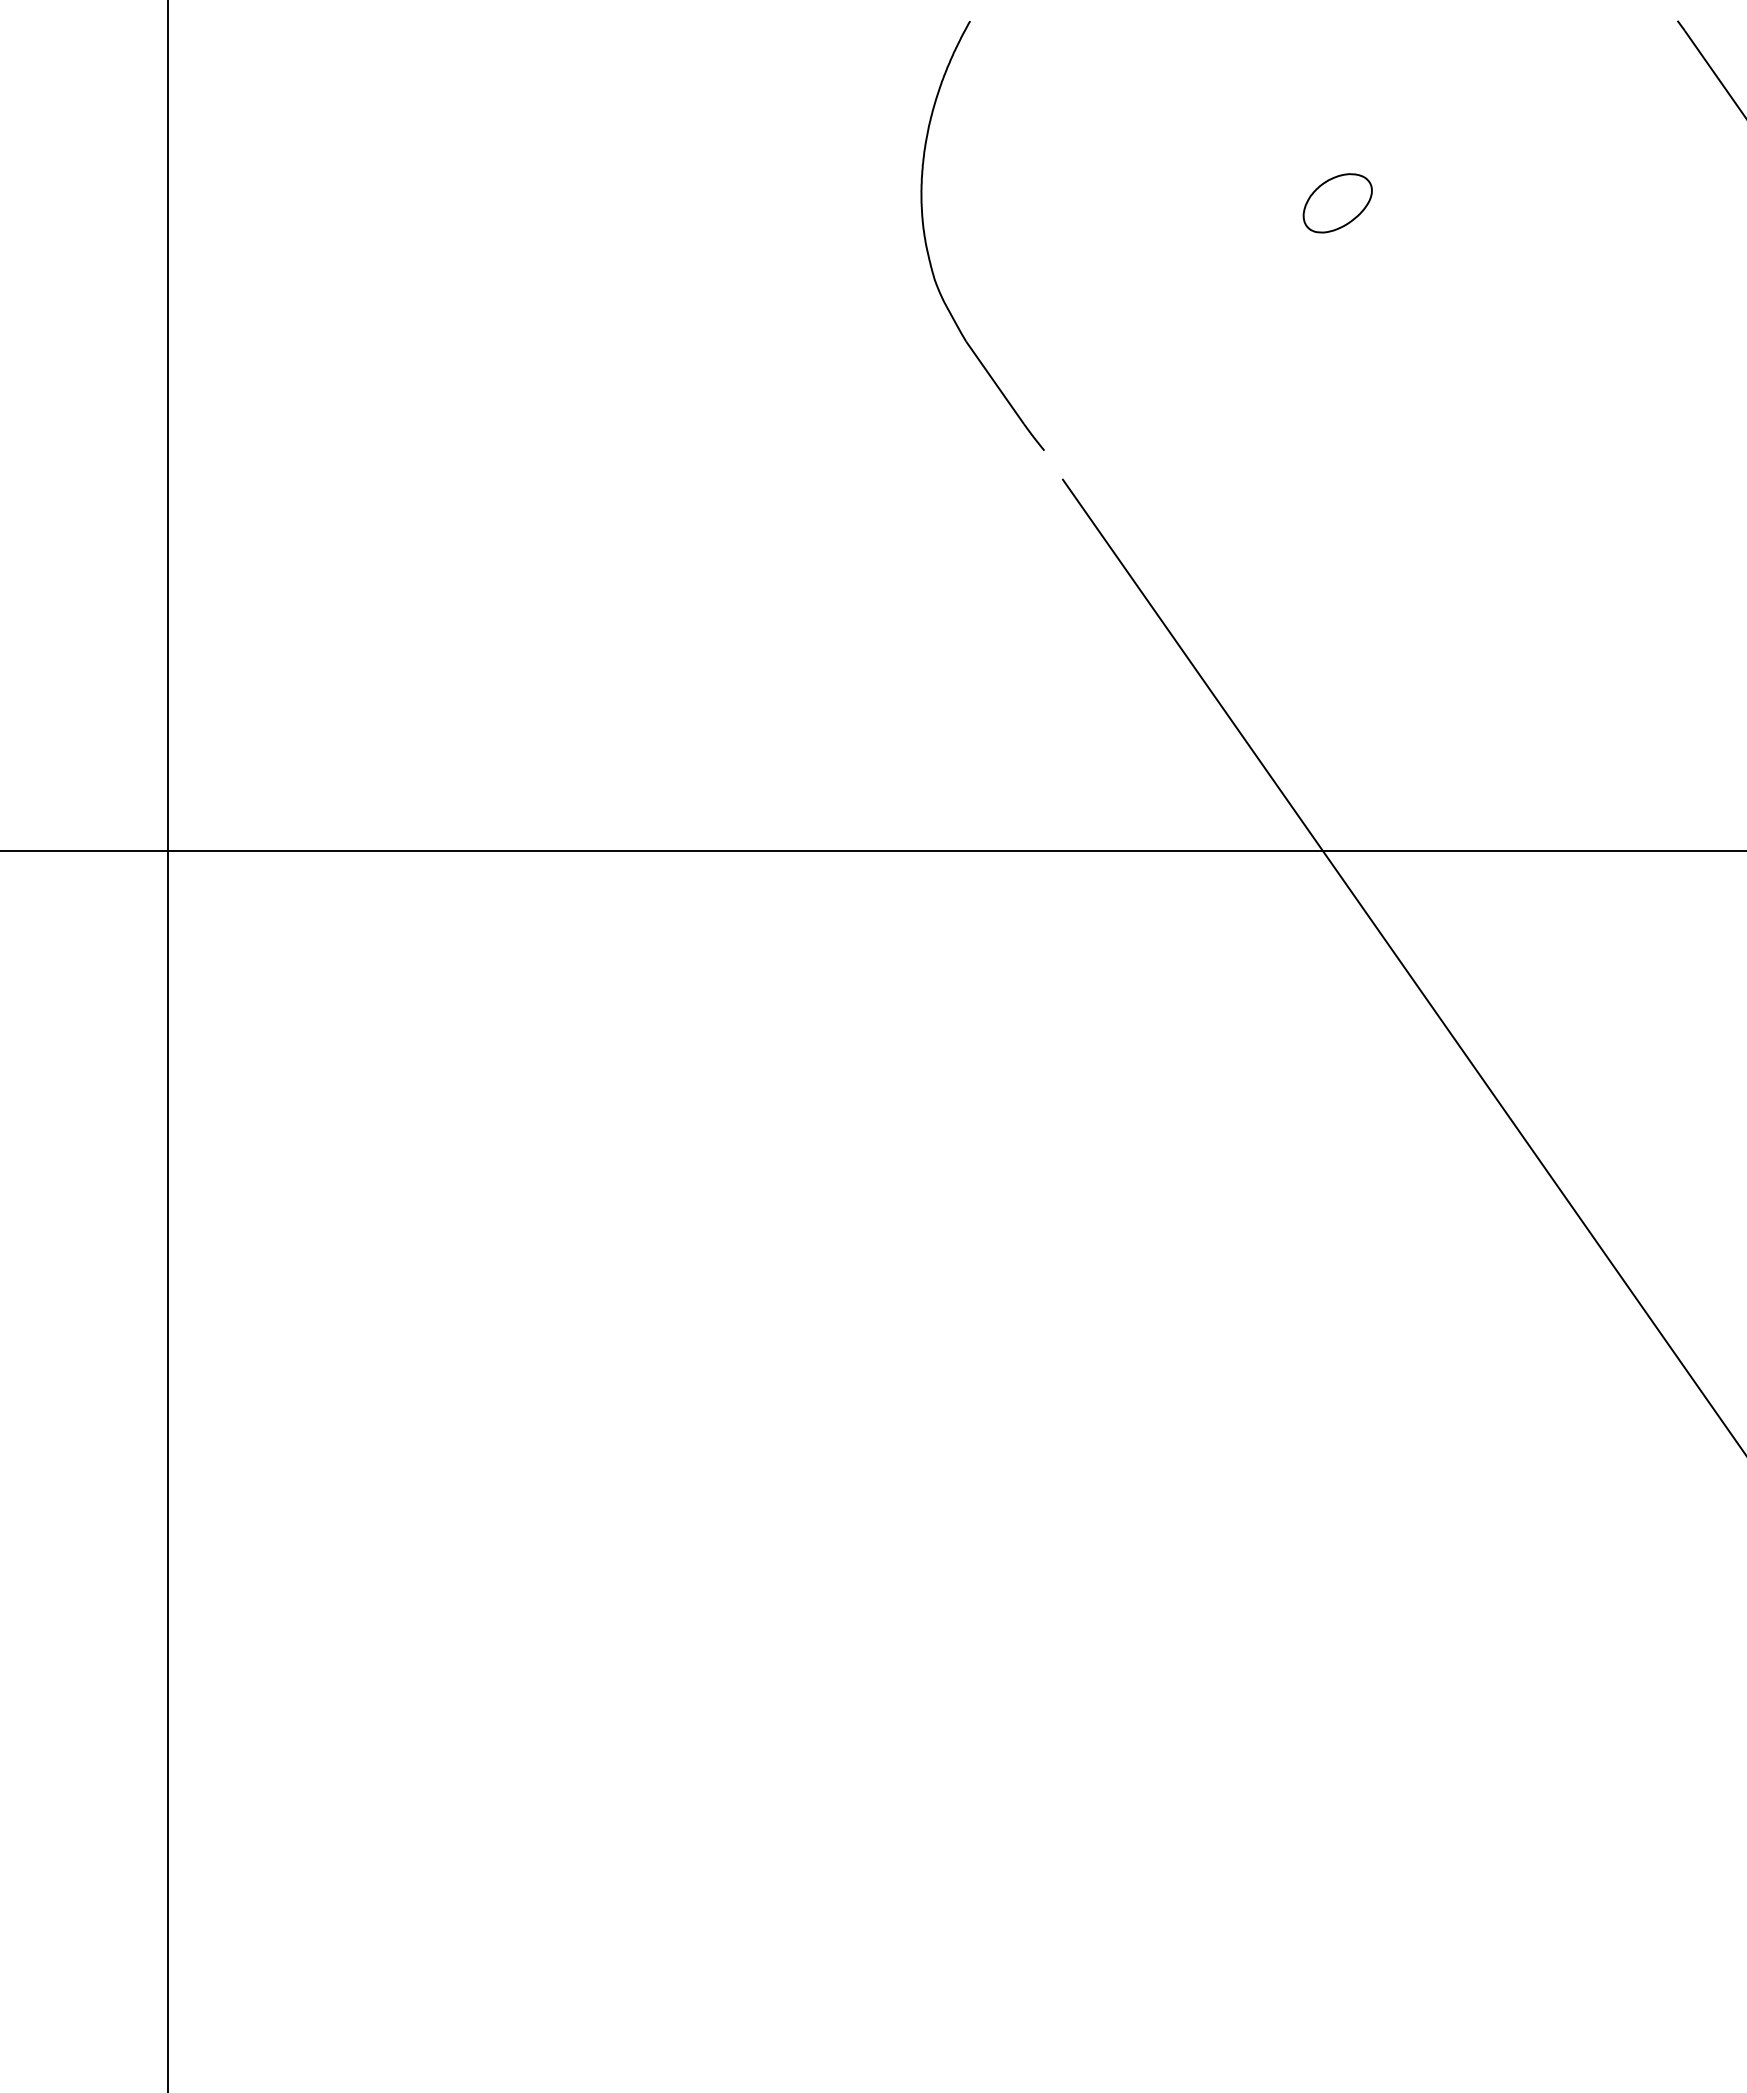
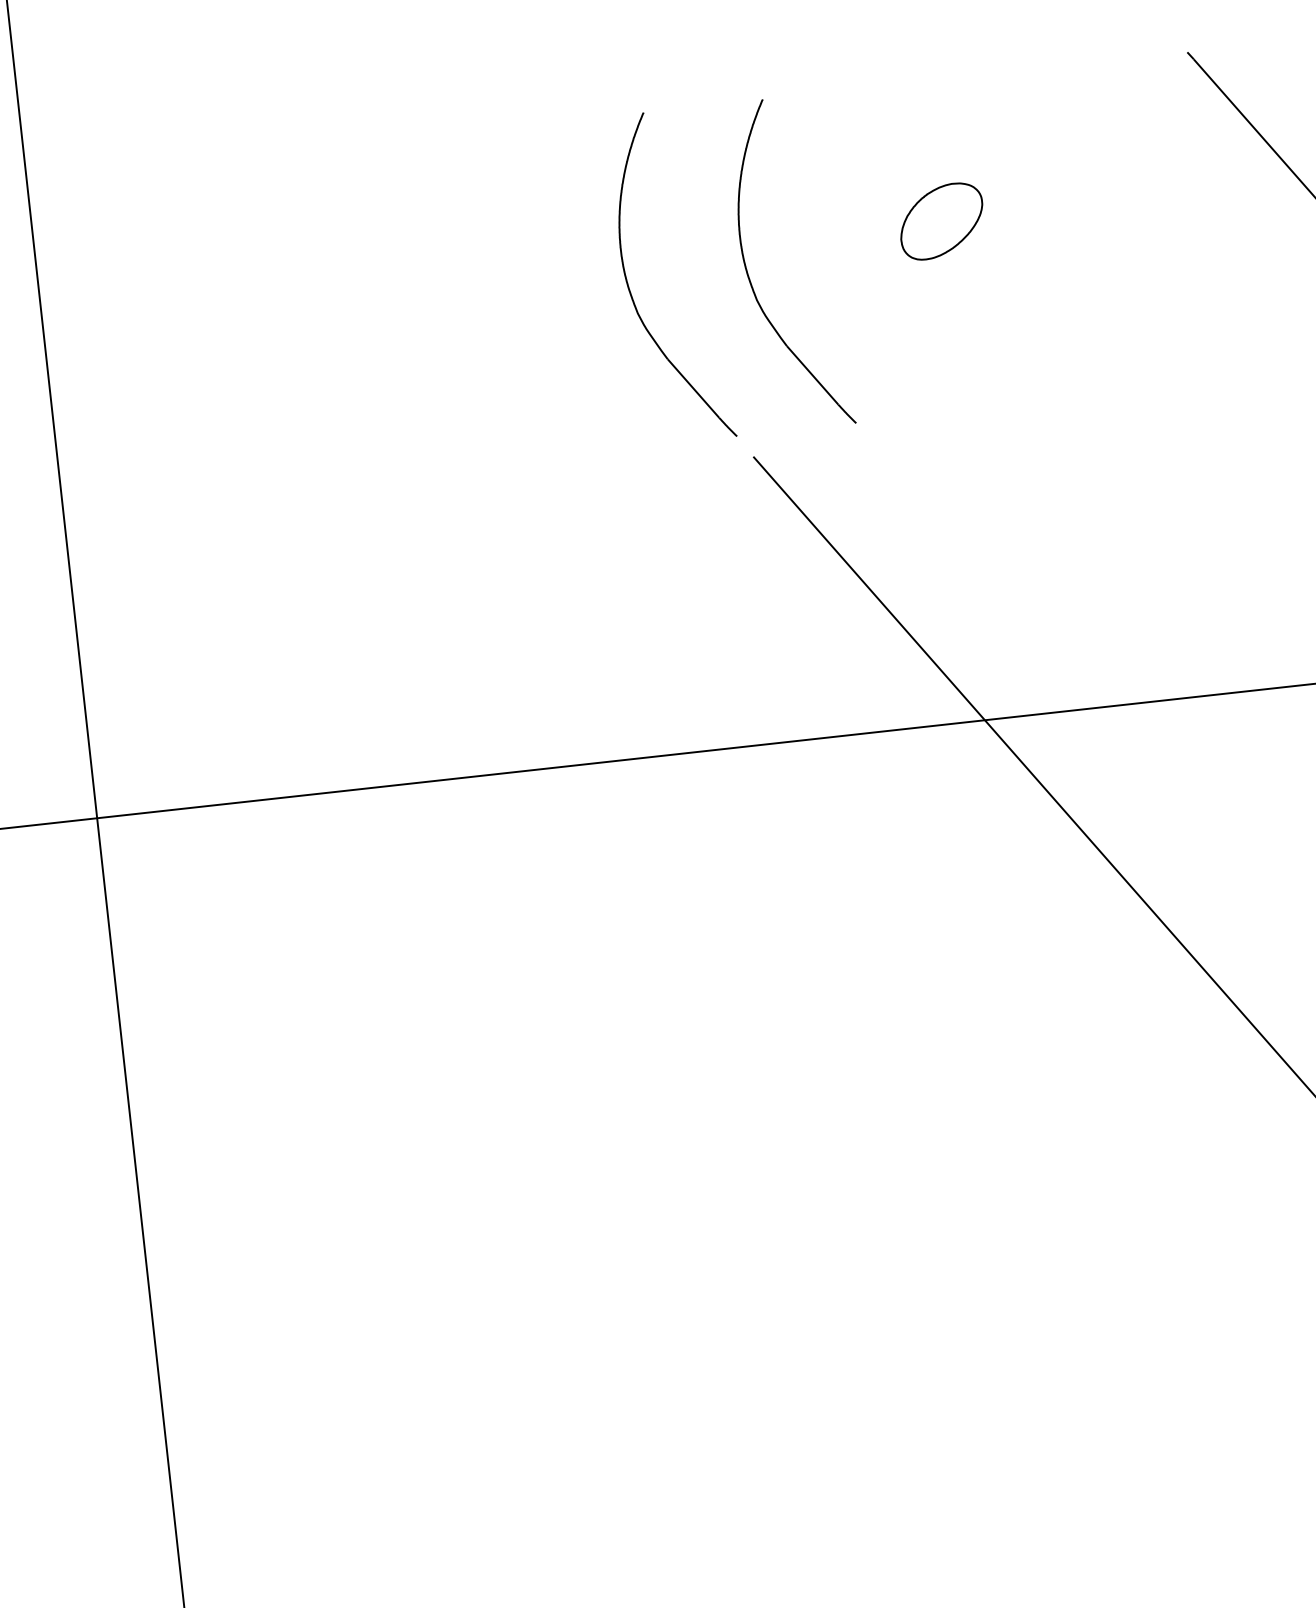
part: (1337, 203) -> (941, 221), size x1.6
part: (1082, 245) -> (749, 275), added

